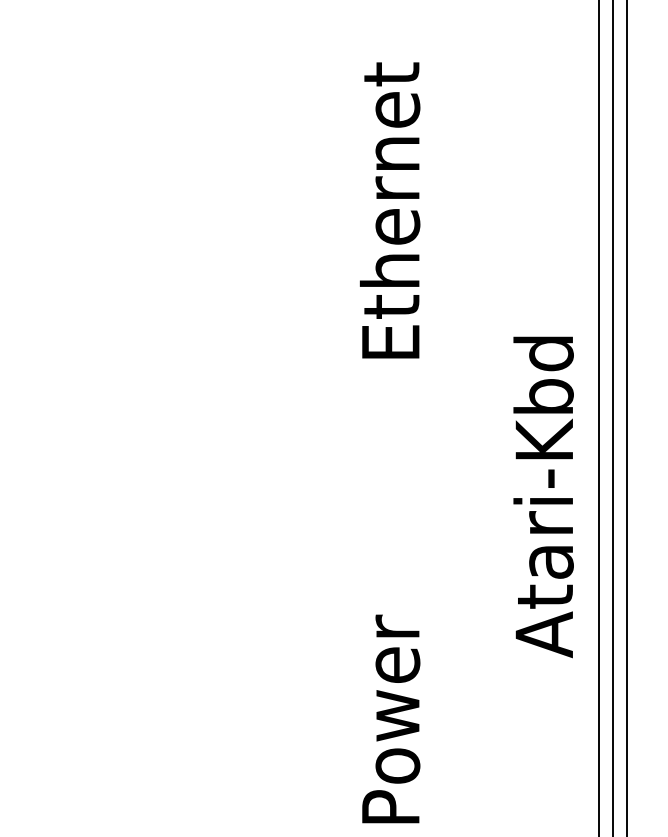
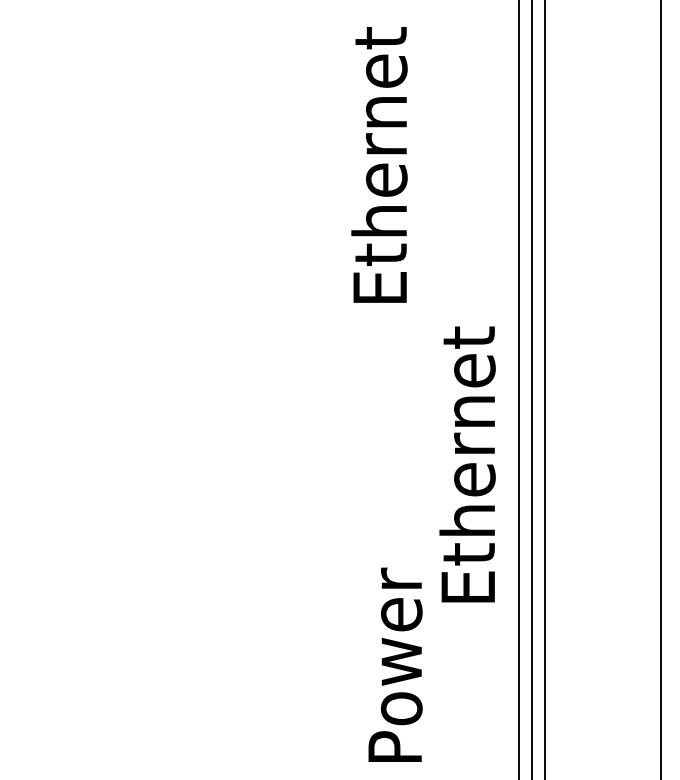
text: (390, 210) -> (379, 164), moved
text: (543, 497) -> (467, 458), Atari-Kbd -> Ethernet
text: (391, 718) -> (395, 664), moved

